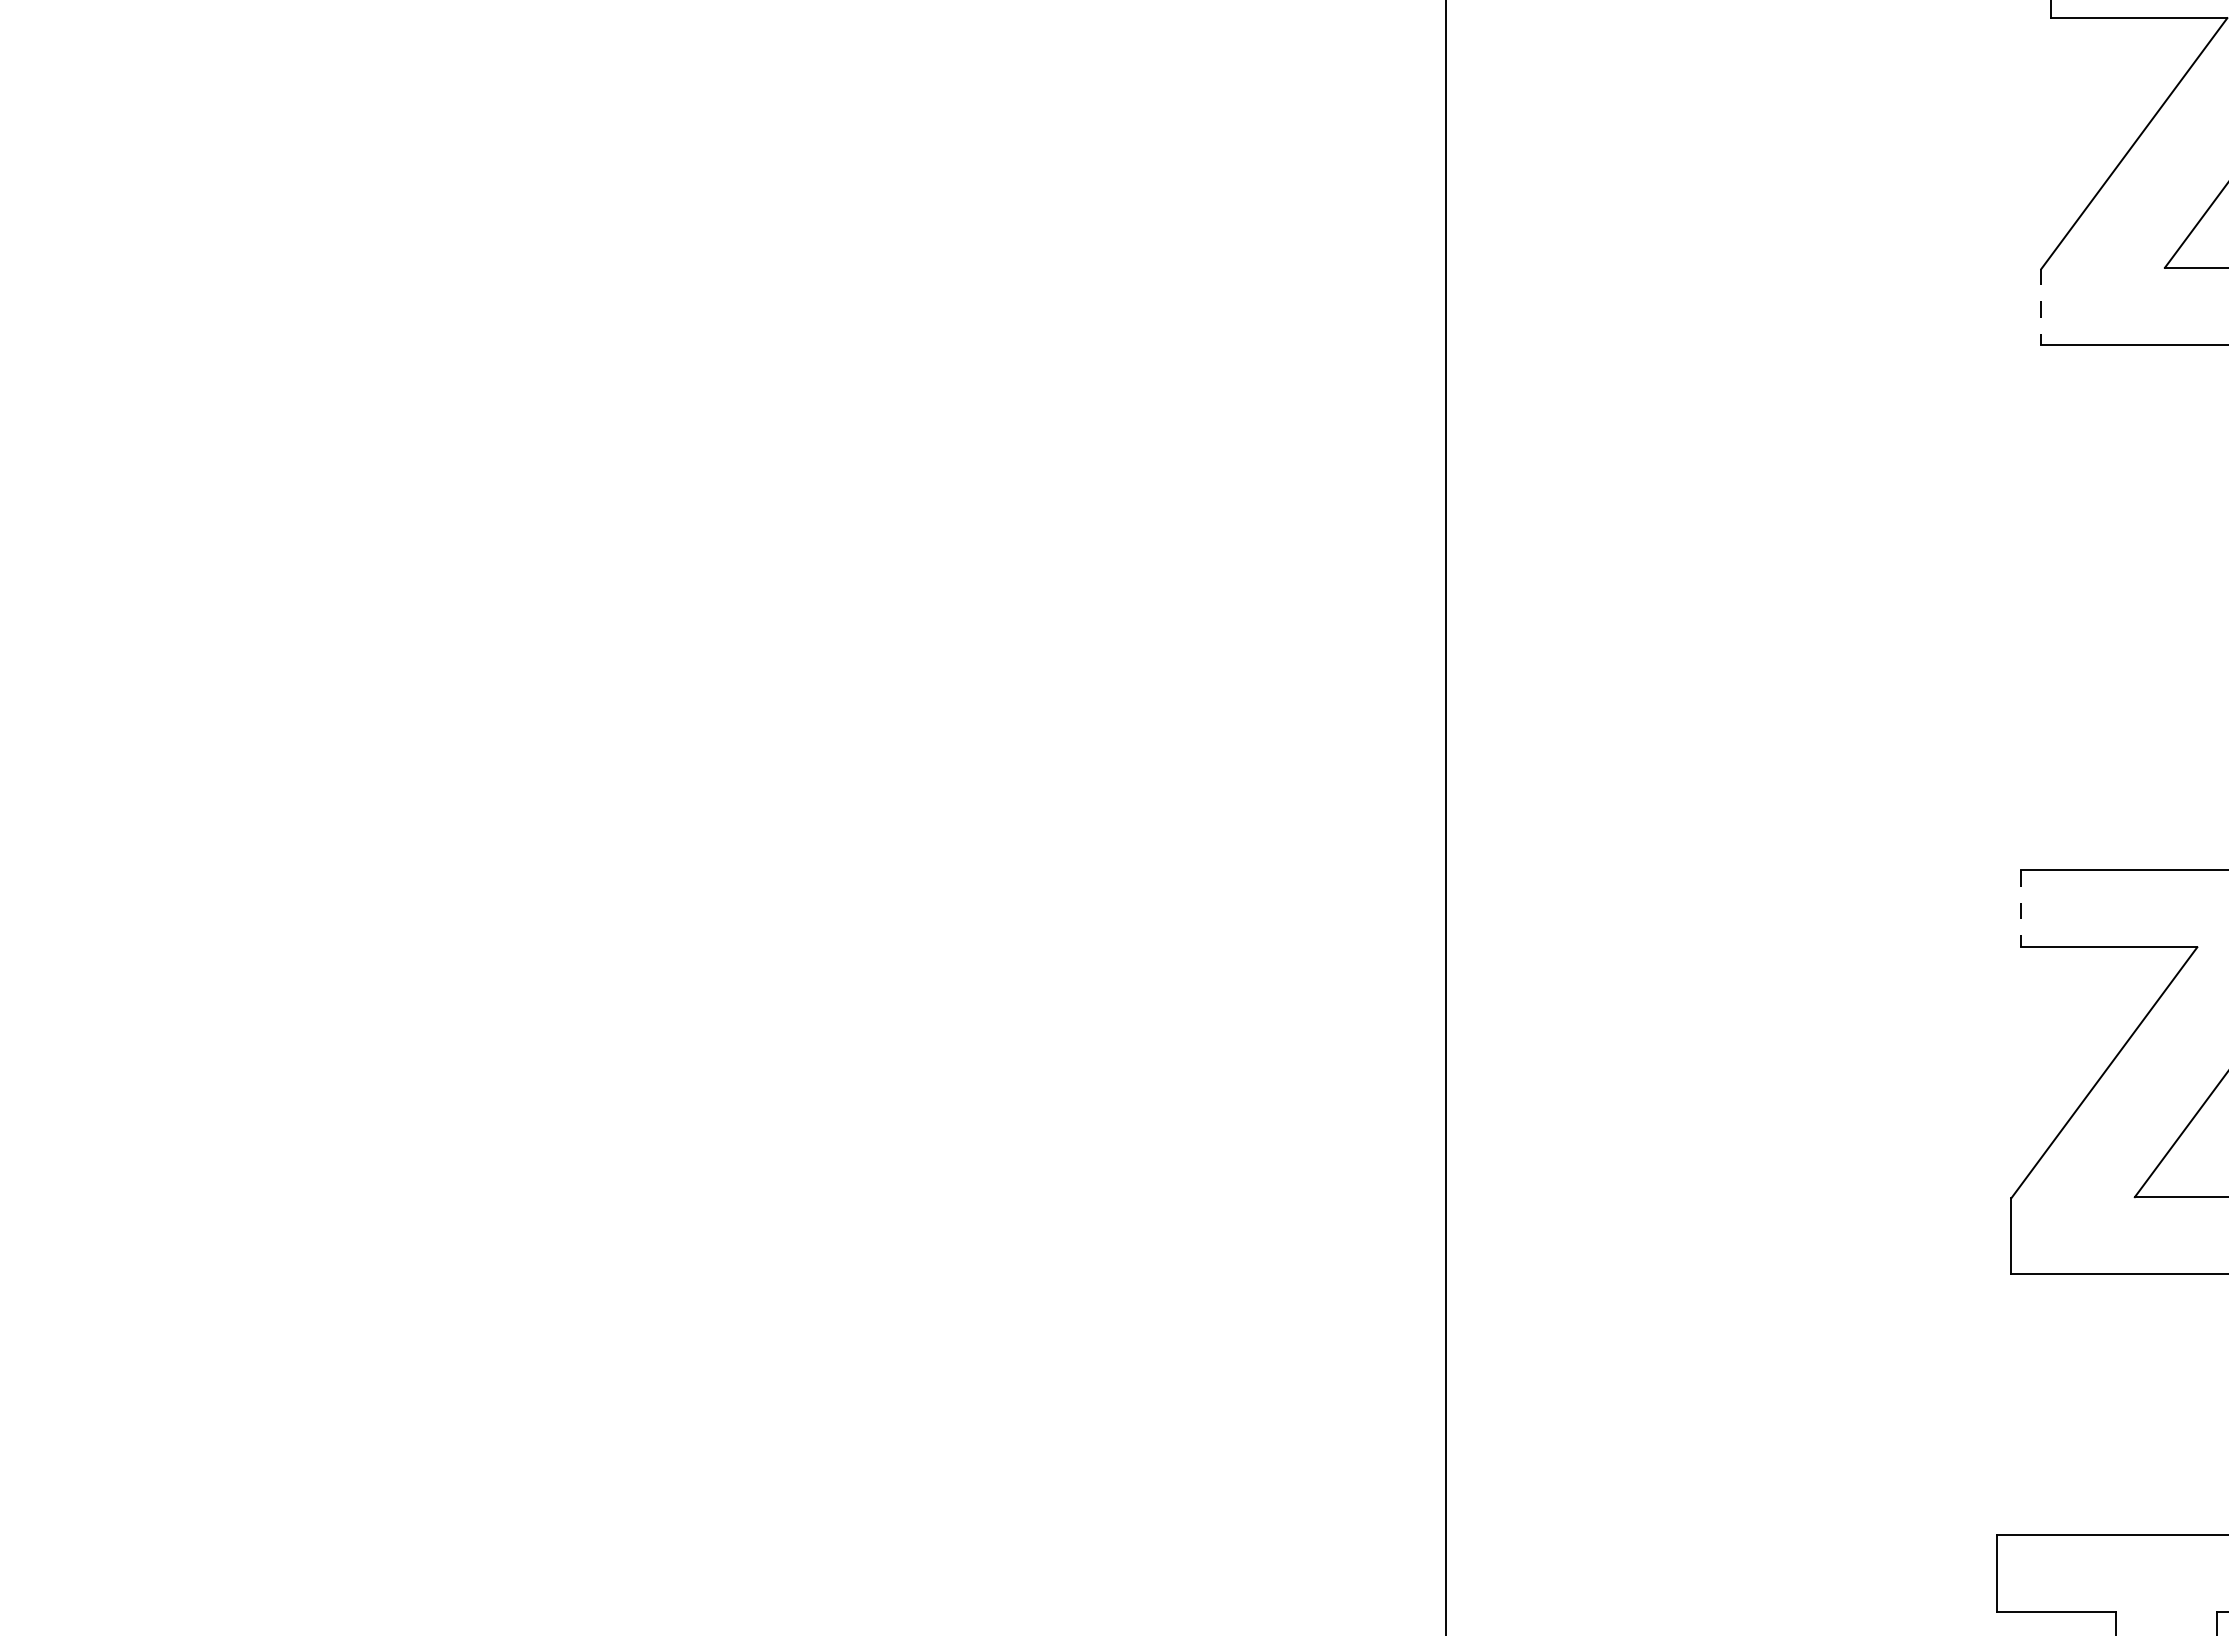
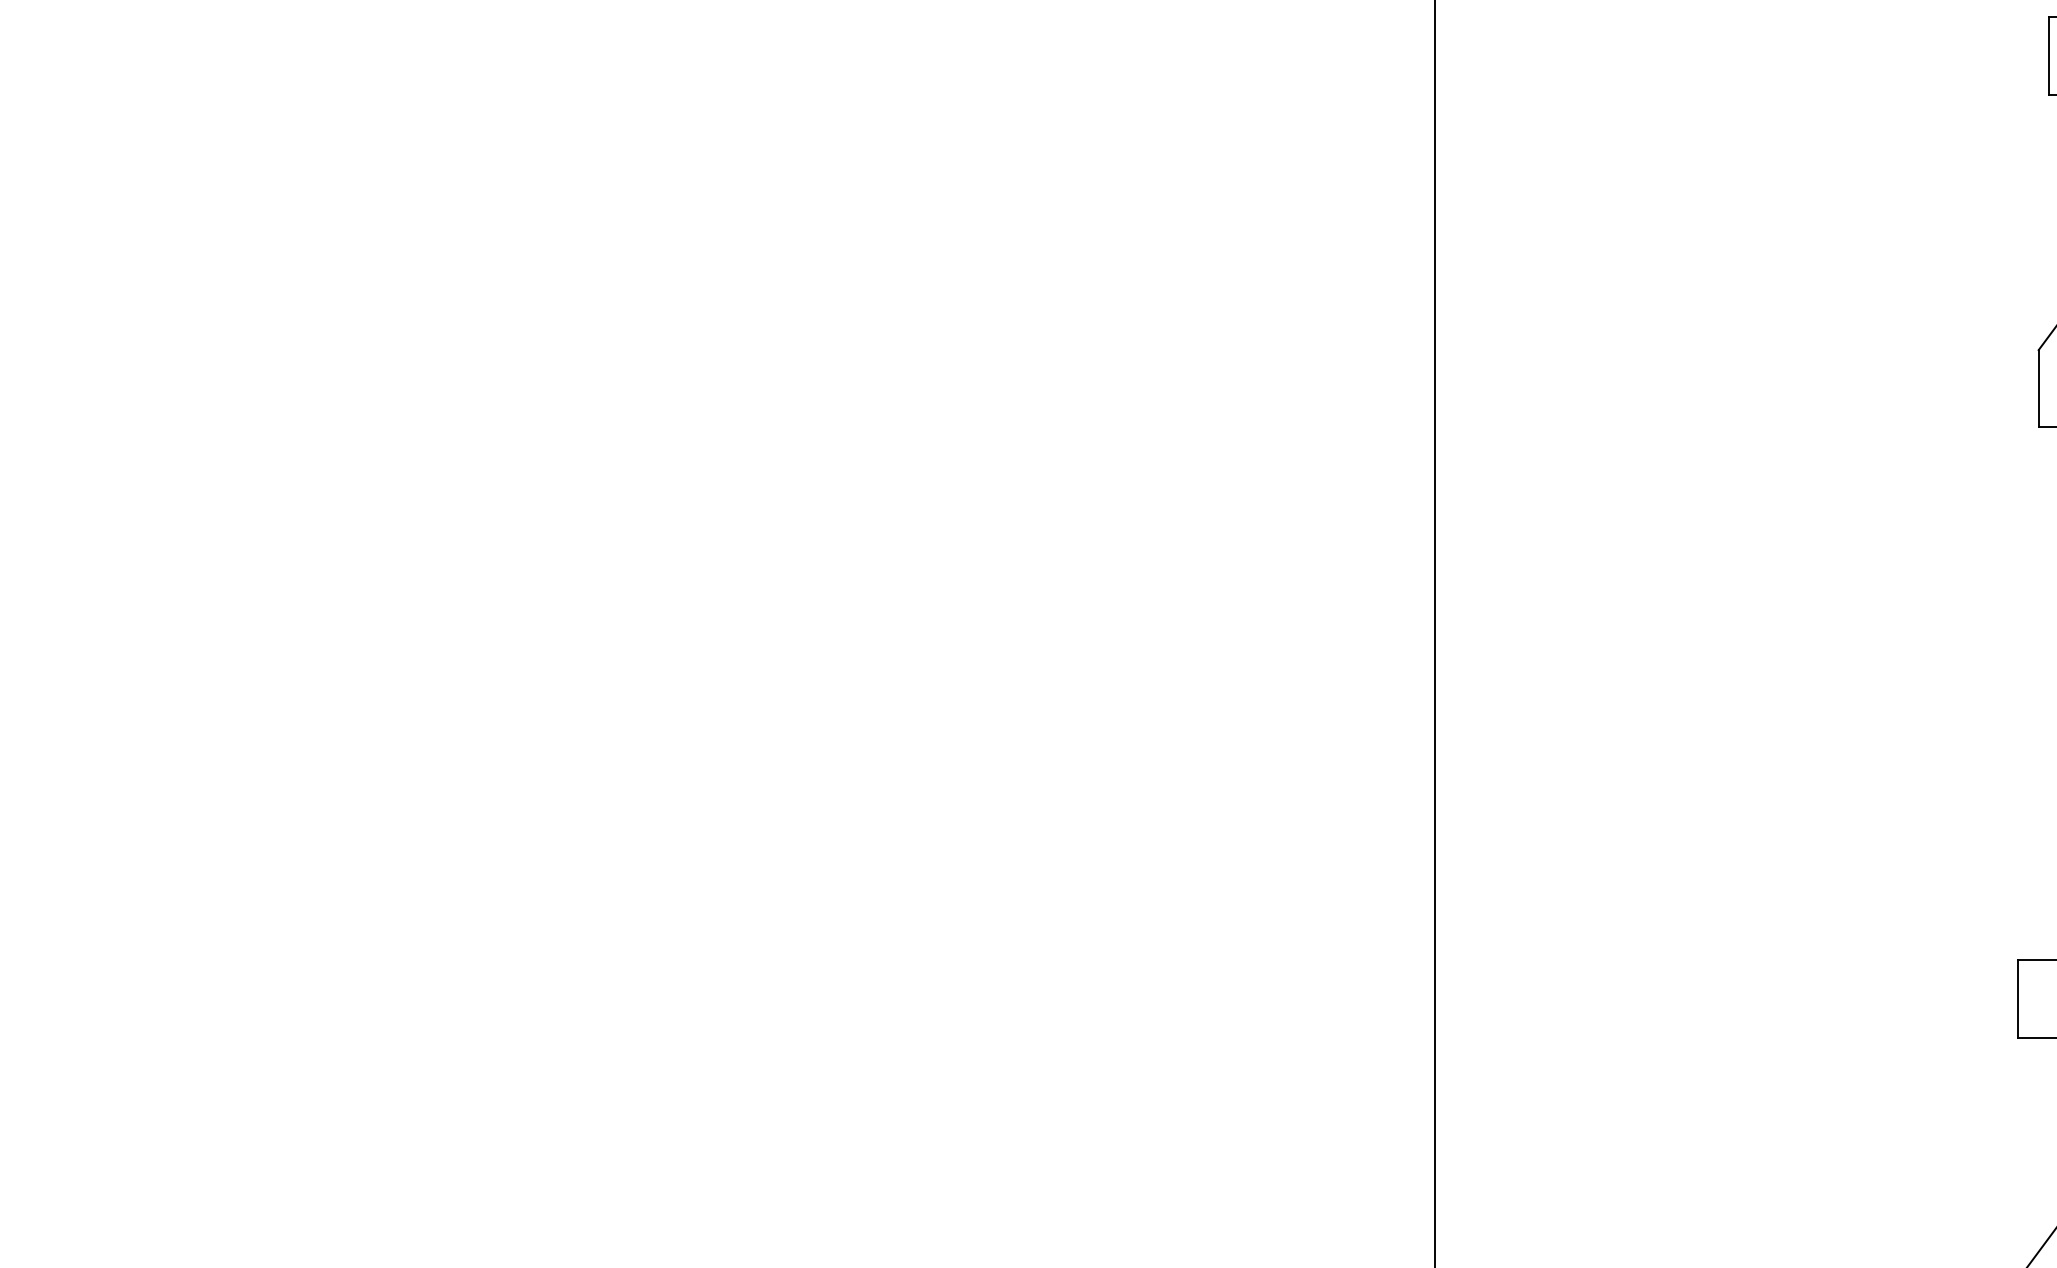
line: (2041, 306) -> (2038, 388), dashed -> solid
line: (2021, 909) -> (2018, 999), dashed -> solid

